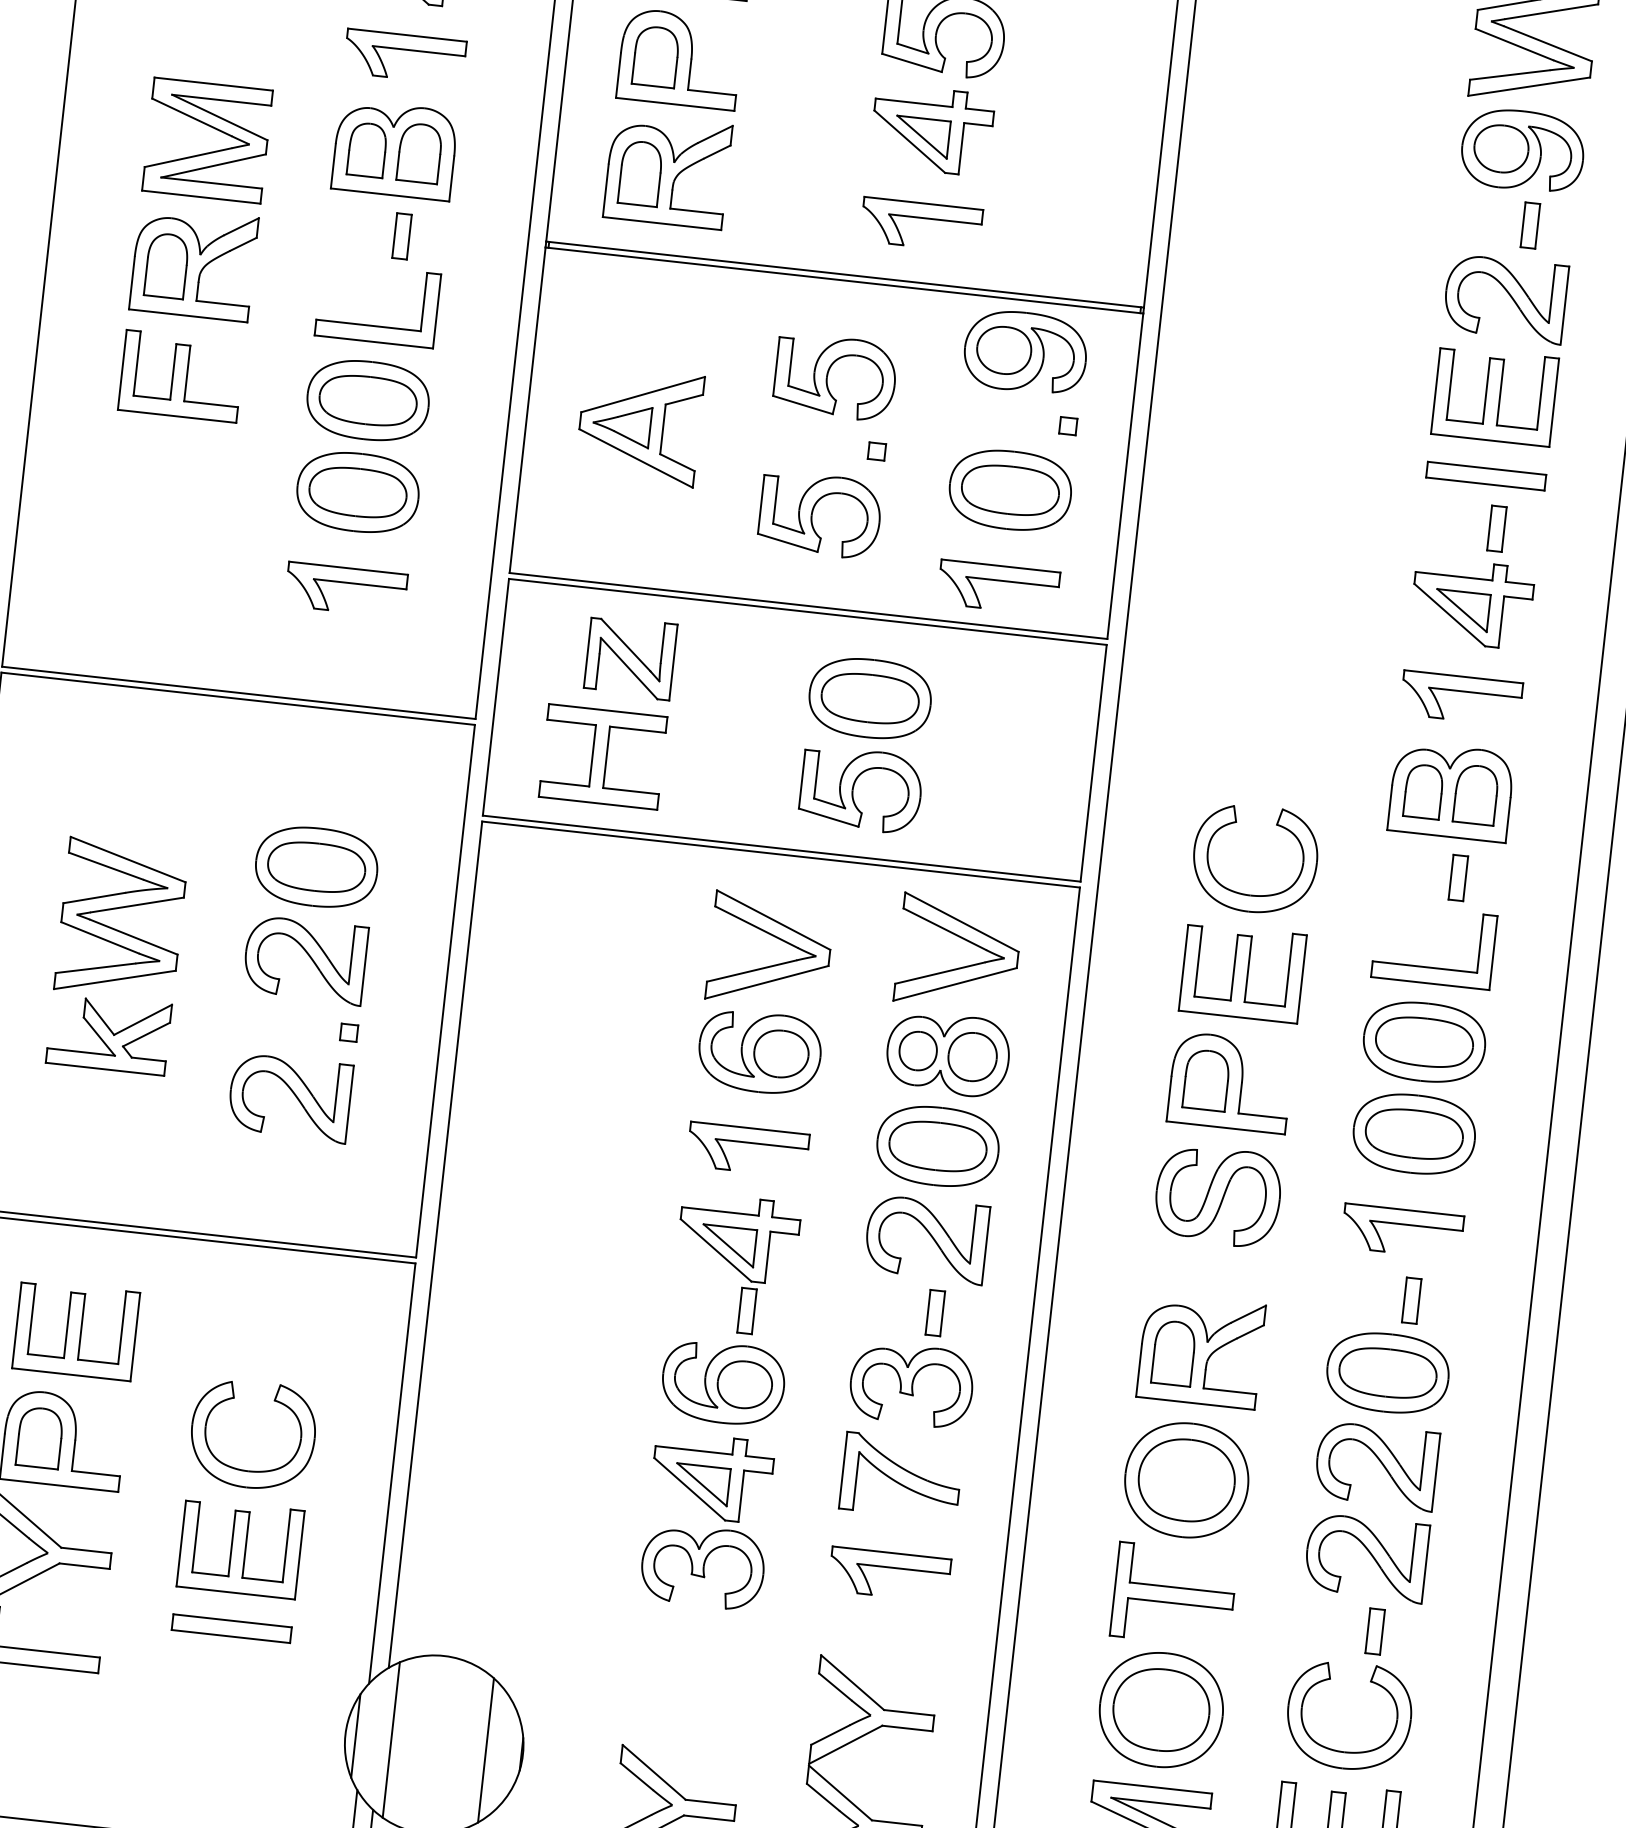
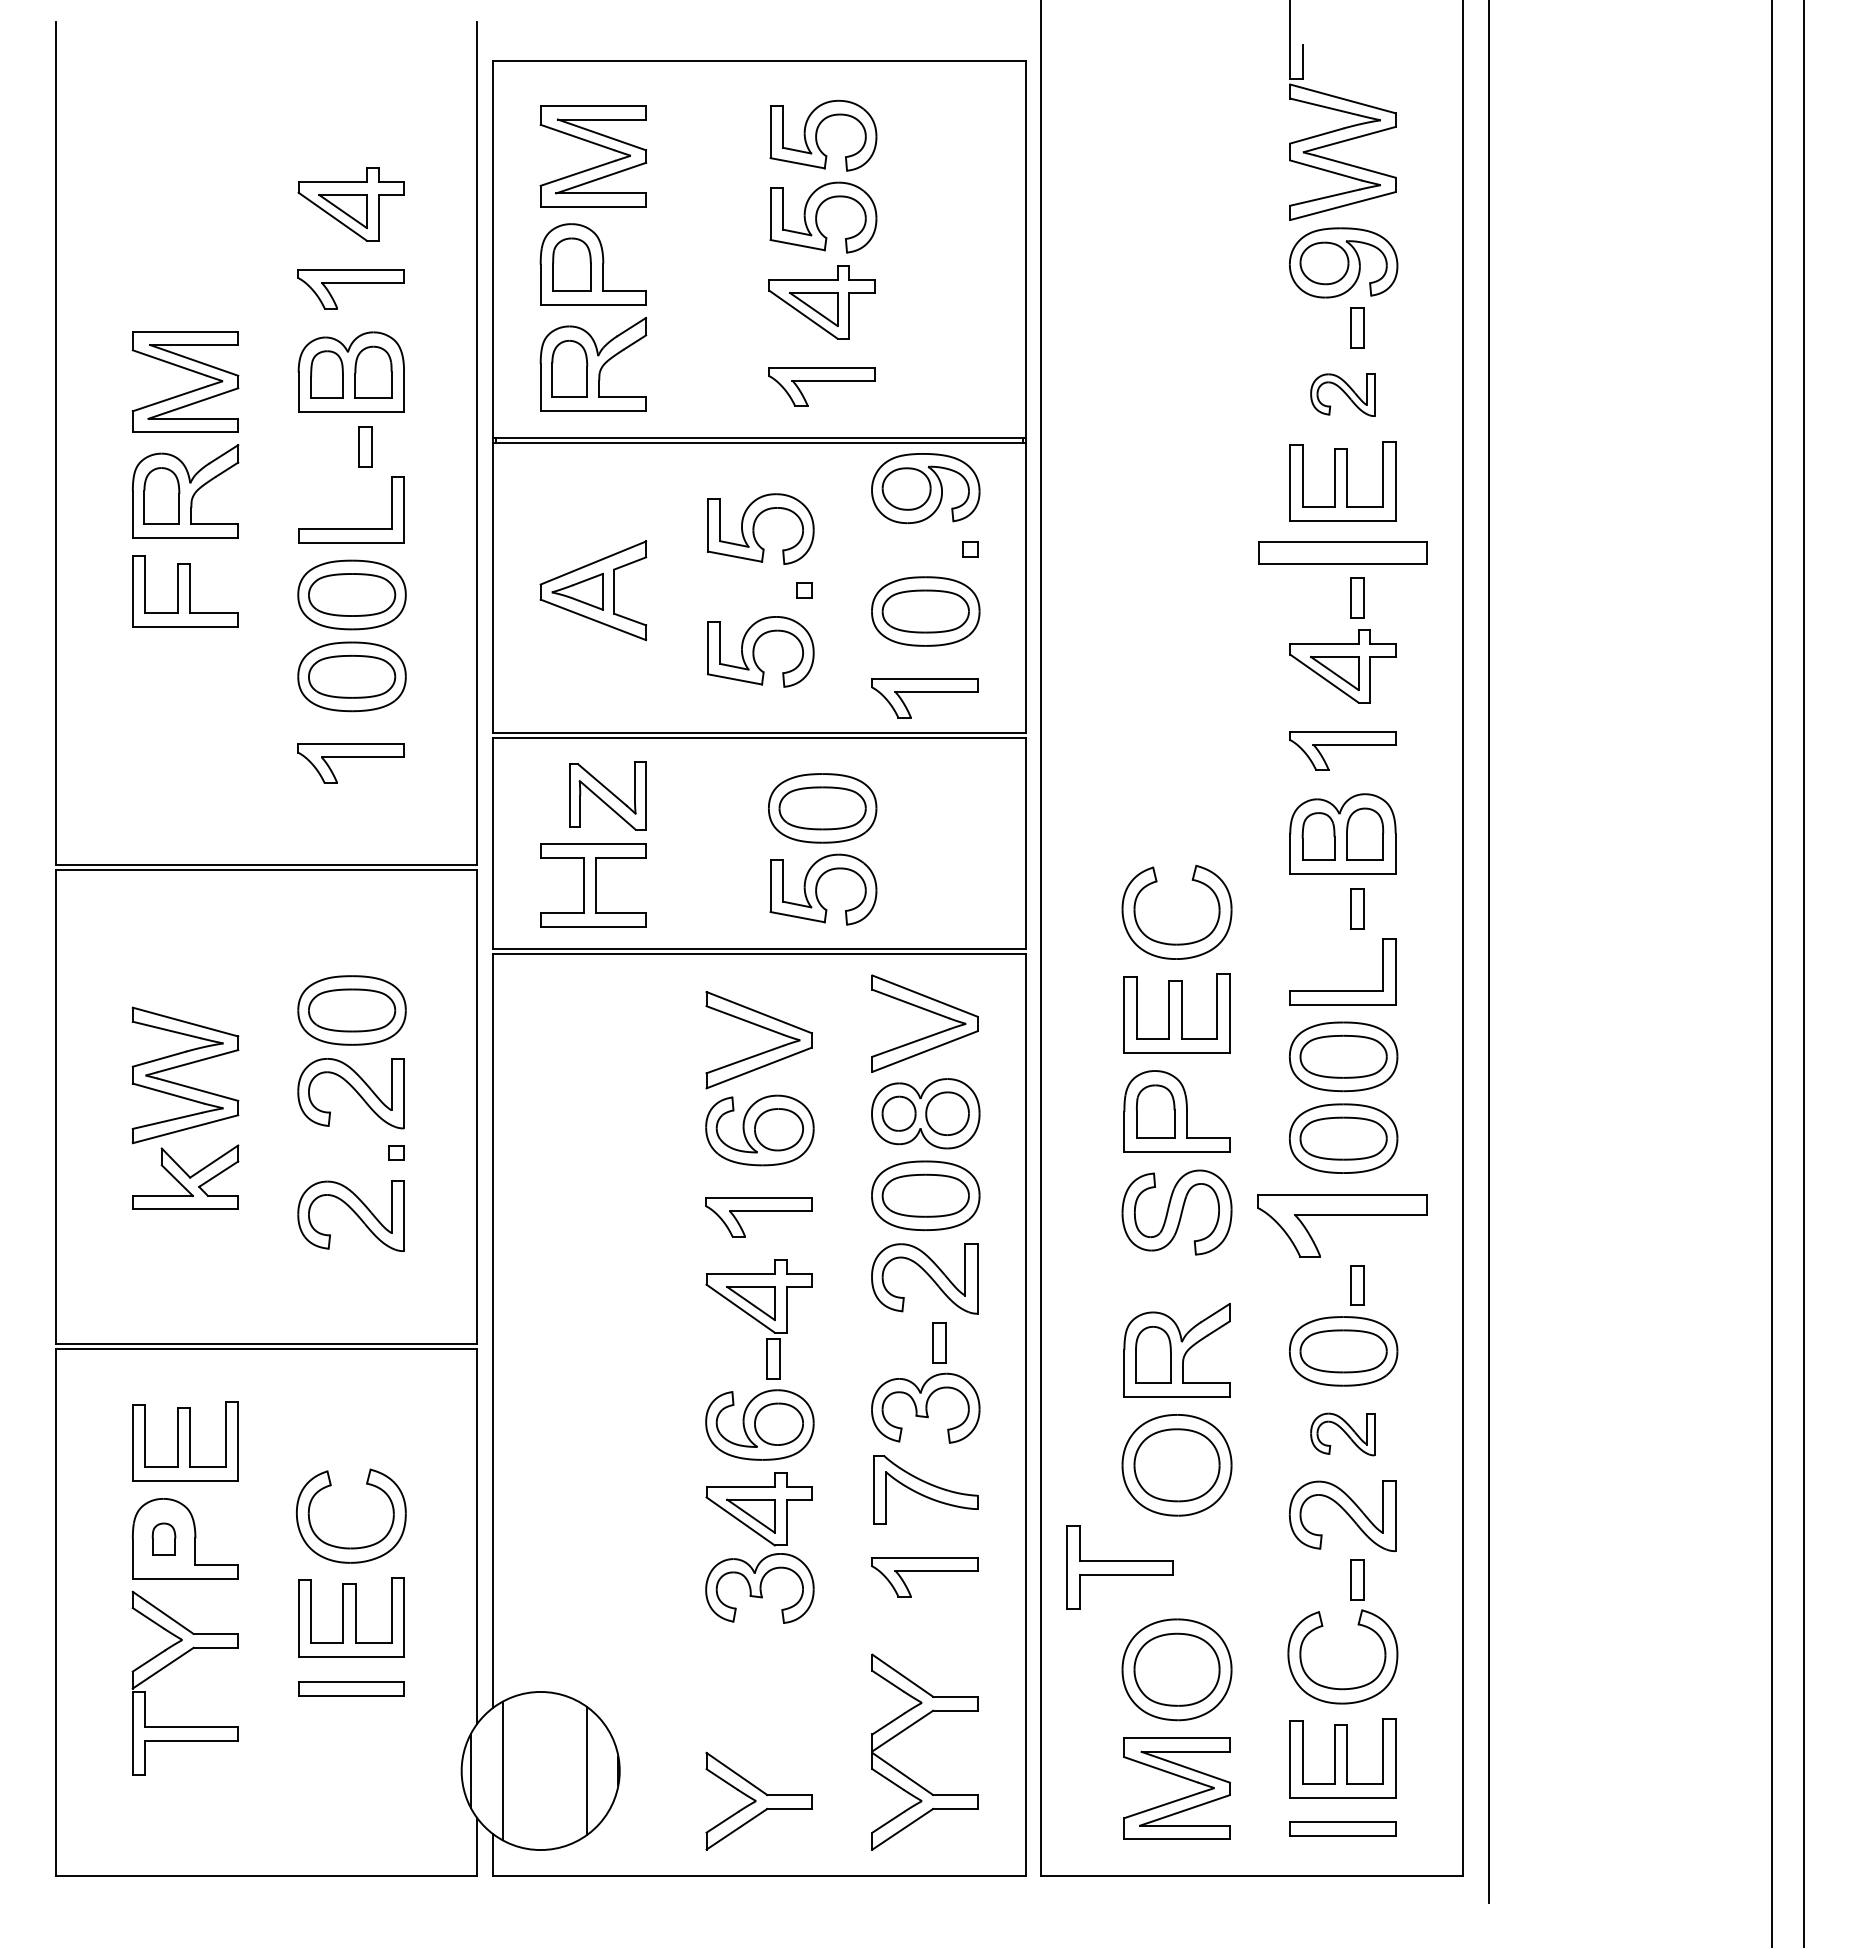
part: (1505, 298) -> (1342, 394), size x0.6
part: (1485, 475) -> (1342, 552), size x1.6
part: (1402, 1231) -> (1342, 1225), size x1.6
part: (39, 1436) -> (163, 1538), size x0.6
part: (1376, 1466) -> (1342, 1434), size x0.6
part: (1173, 1595) -> (1119, 1567), moved

